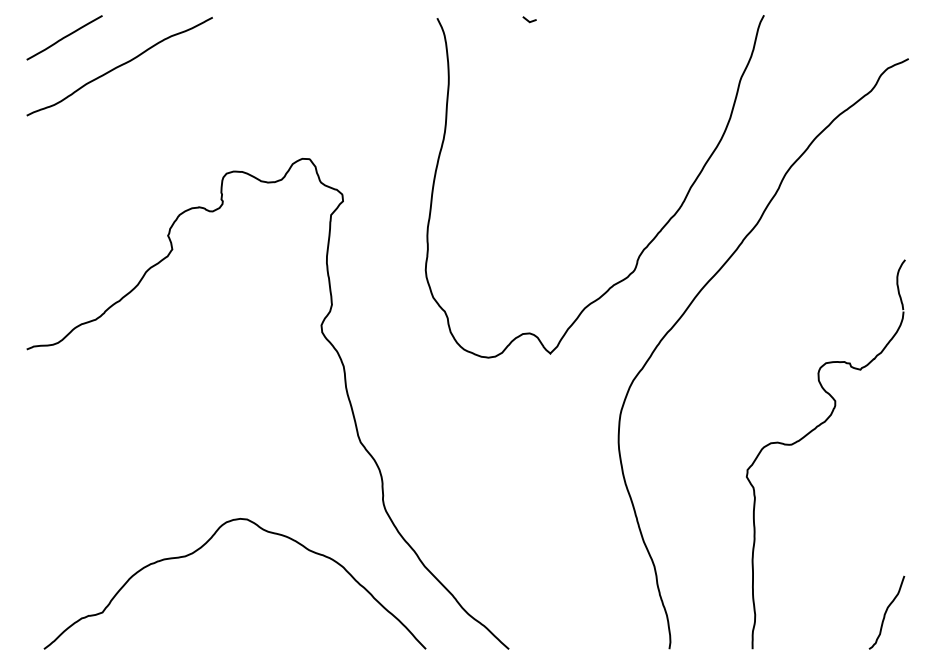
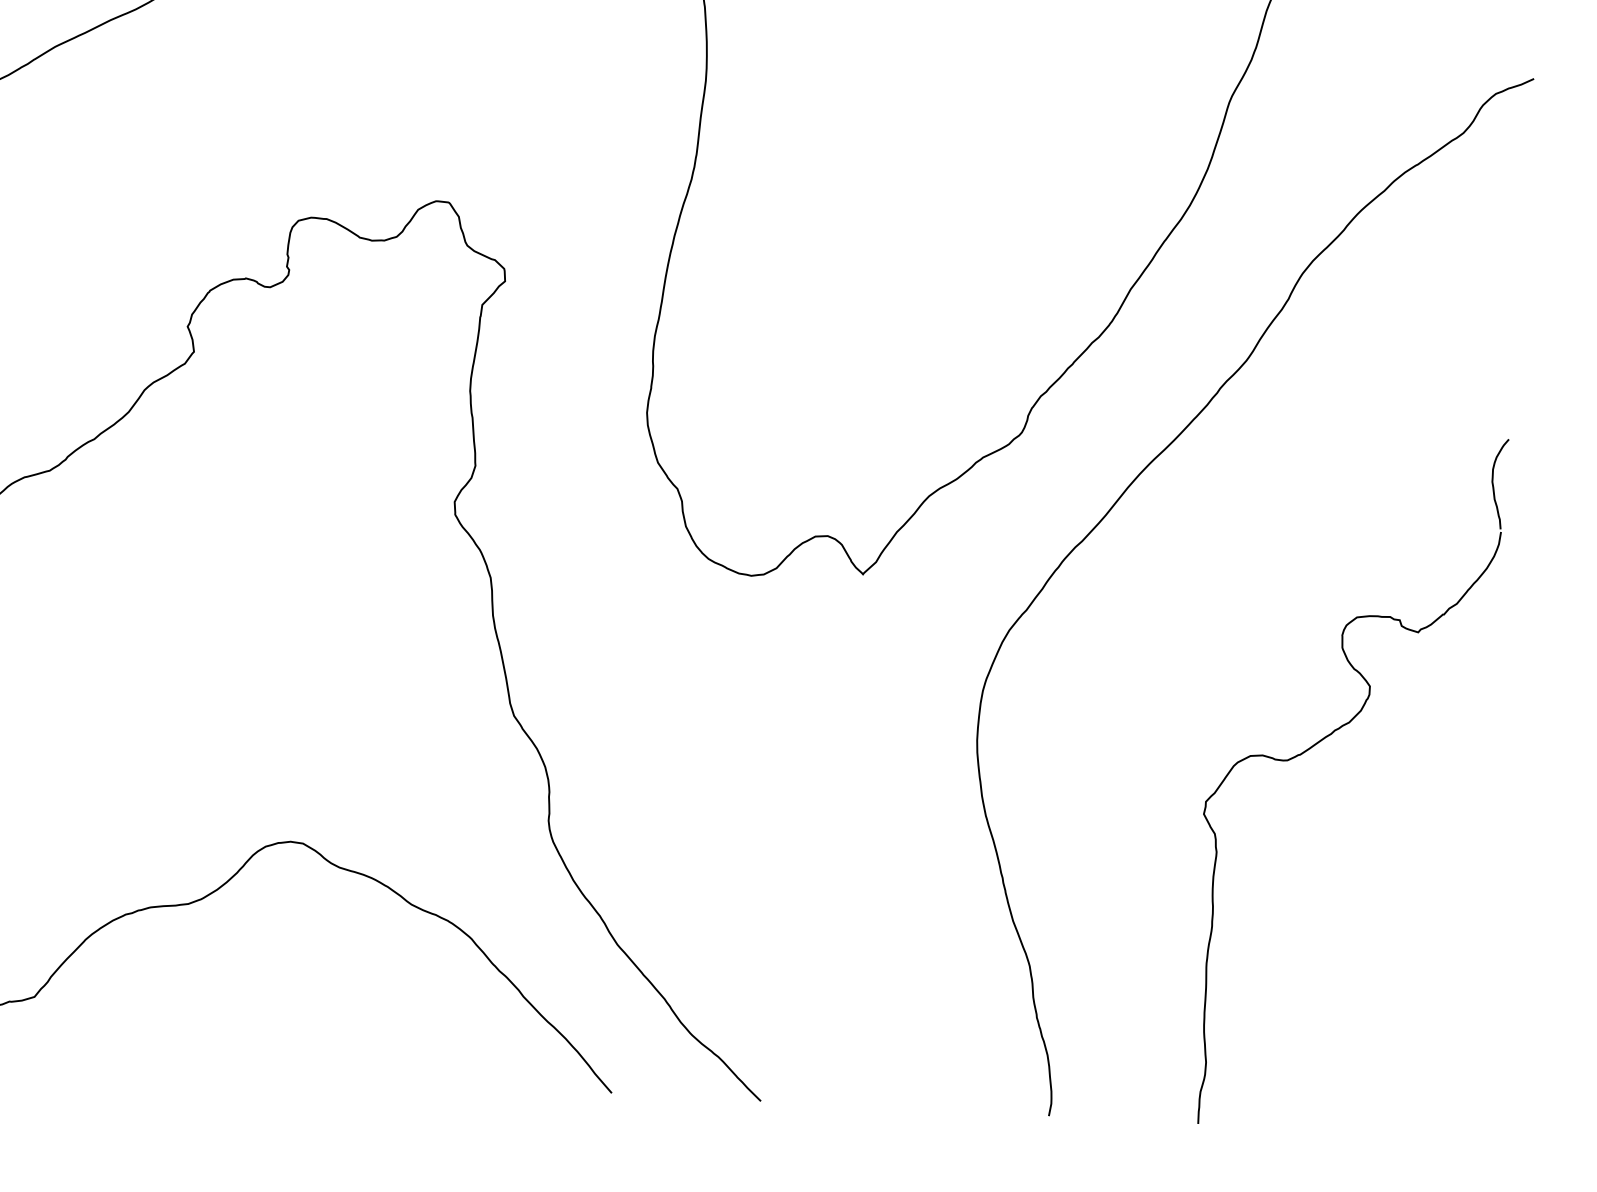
curve: (886, 612) -> (1442, 1070), removed

